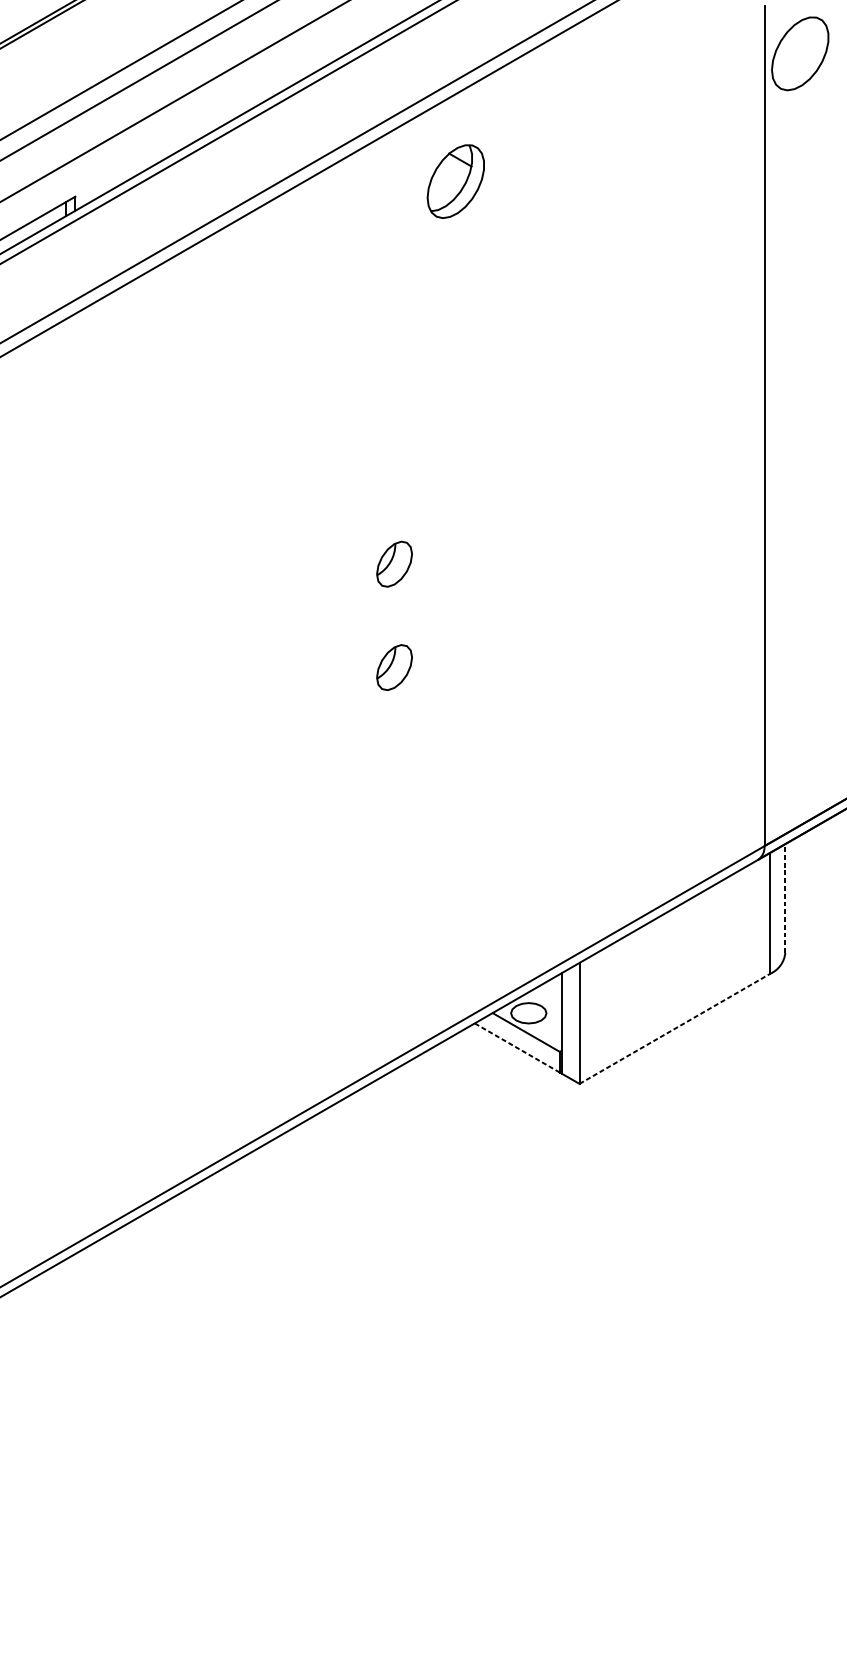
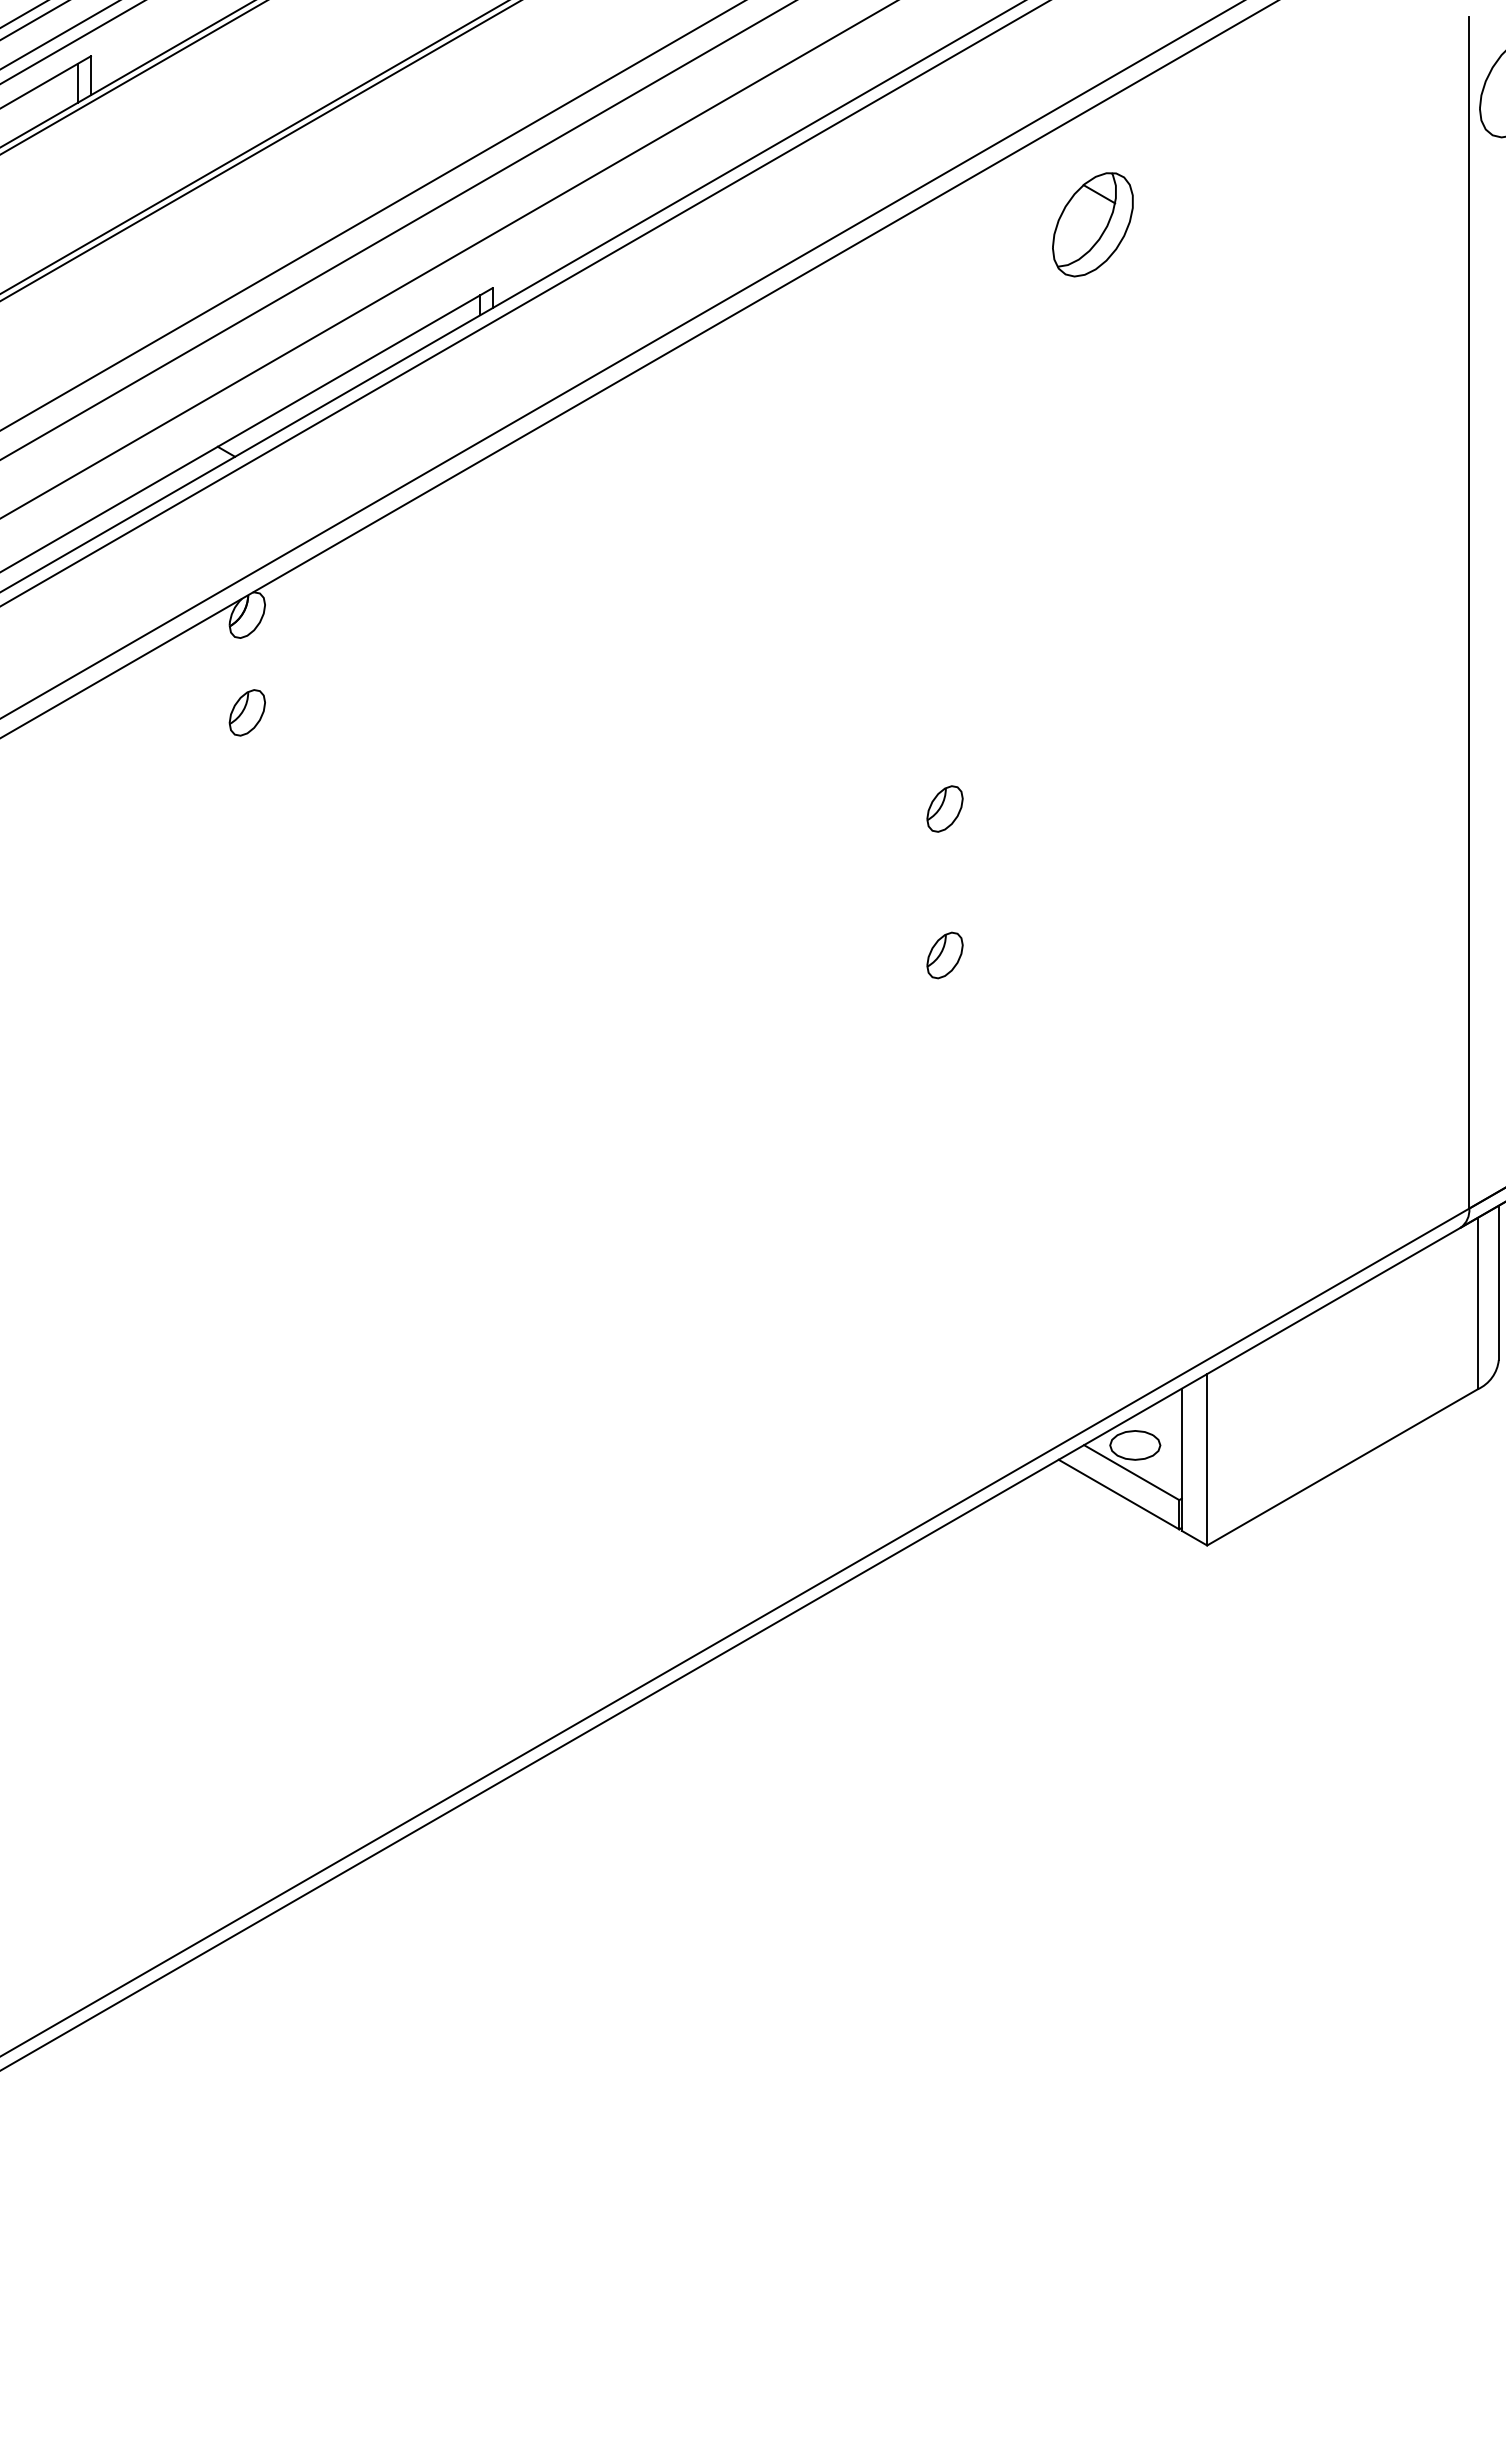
part: (455, 181) -> (1092, 224), moved
part: (394, 563) -> (944, 808), size x0.71
part: (394, 667) -> (944, 955), size x0.71
line: (785, 898) -> (1498, 1282), dashed -> solid
line: (675, 1028) -> (1342, 1467), dashed -> solid
line: (516, 1047) -> (1118, 1494), dashed -> solid

